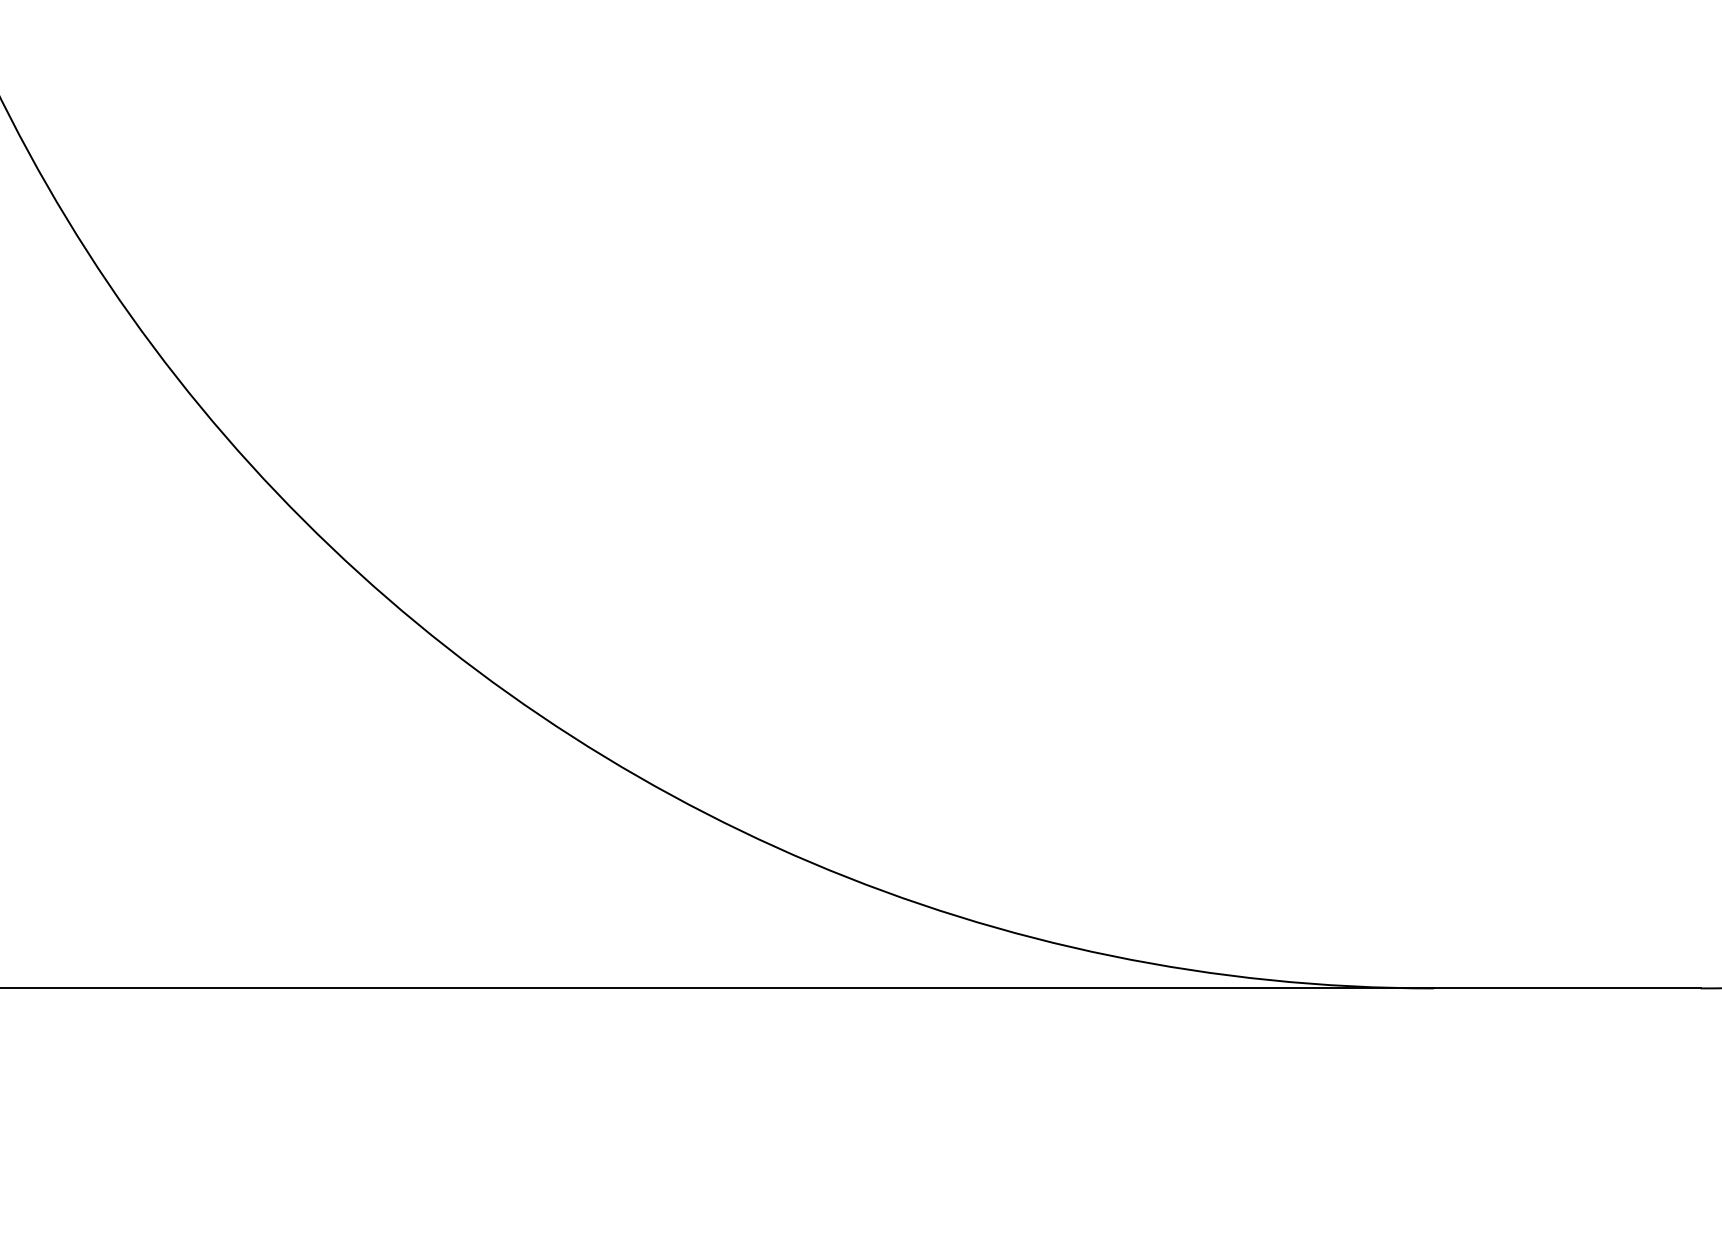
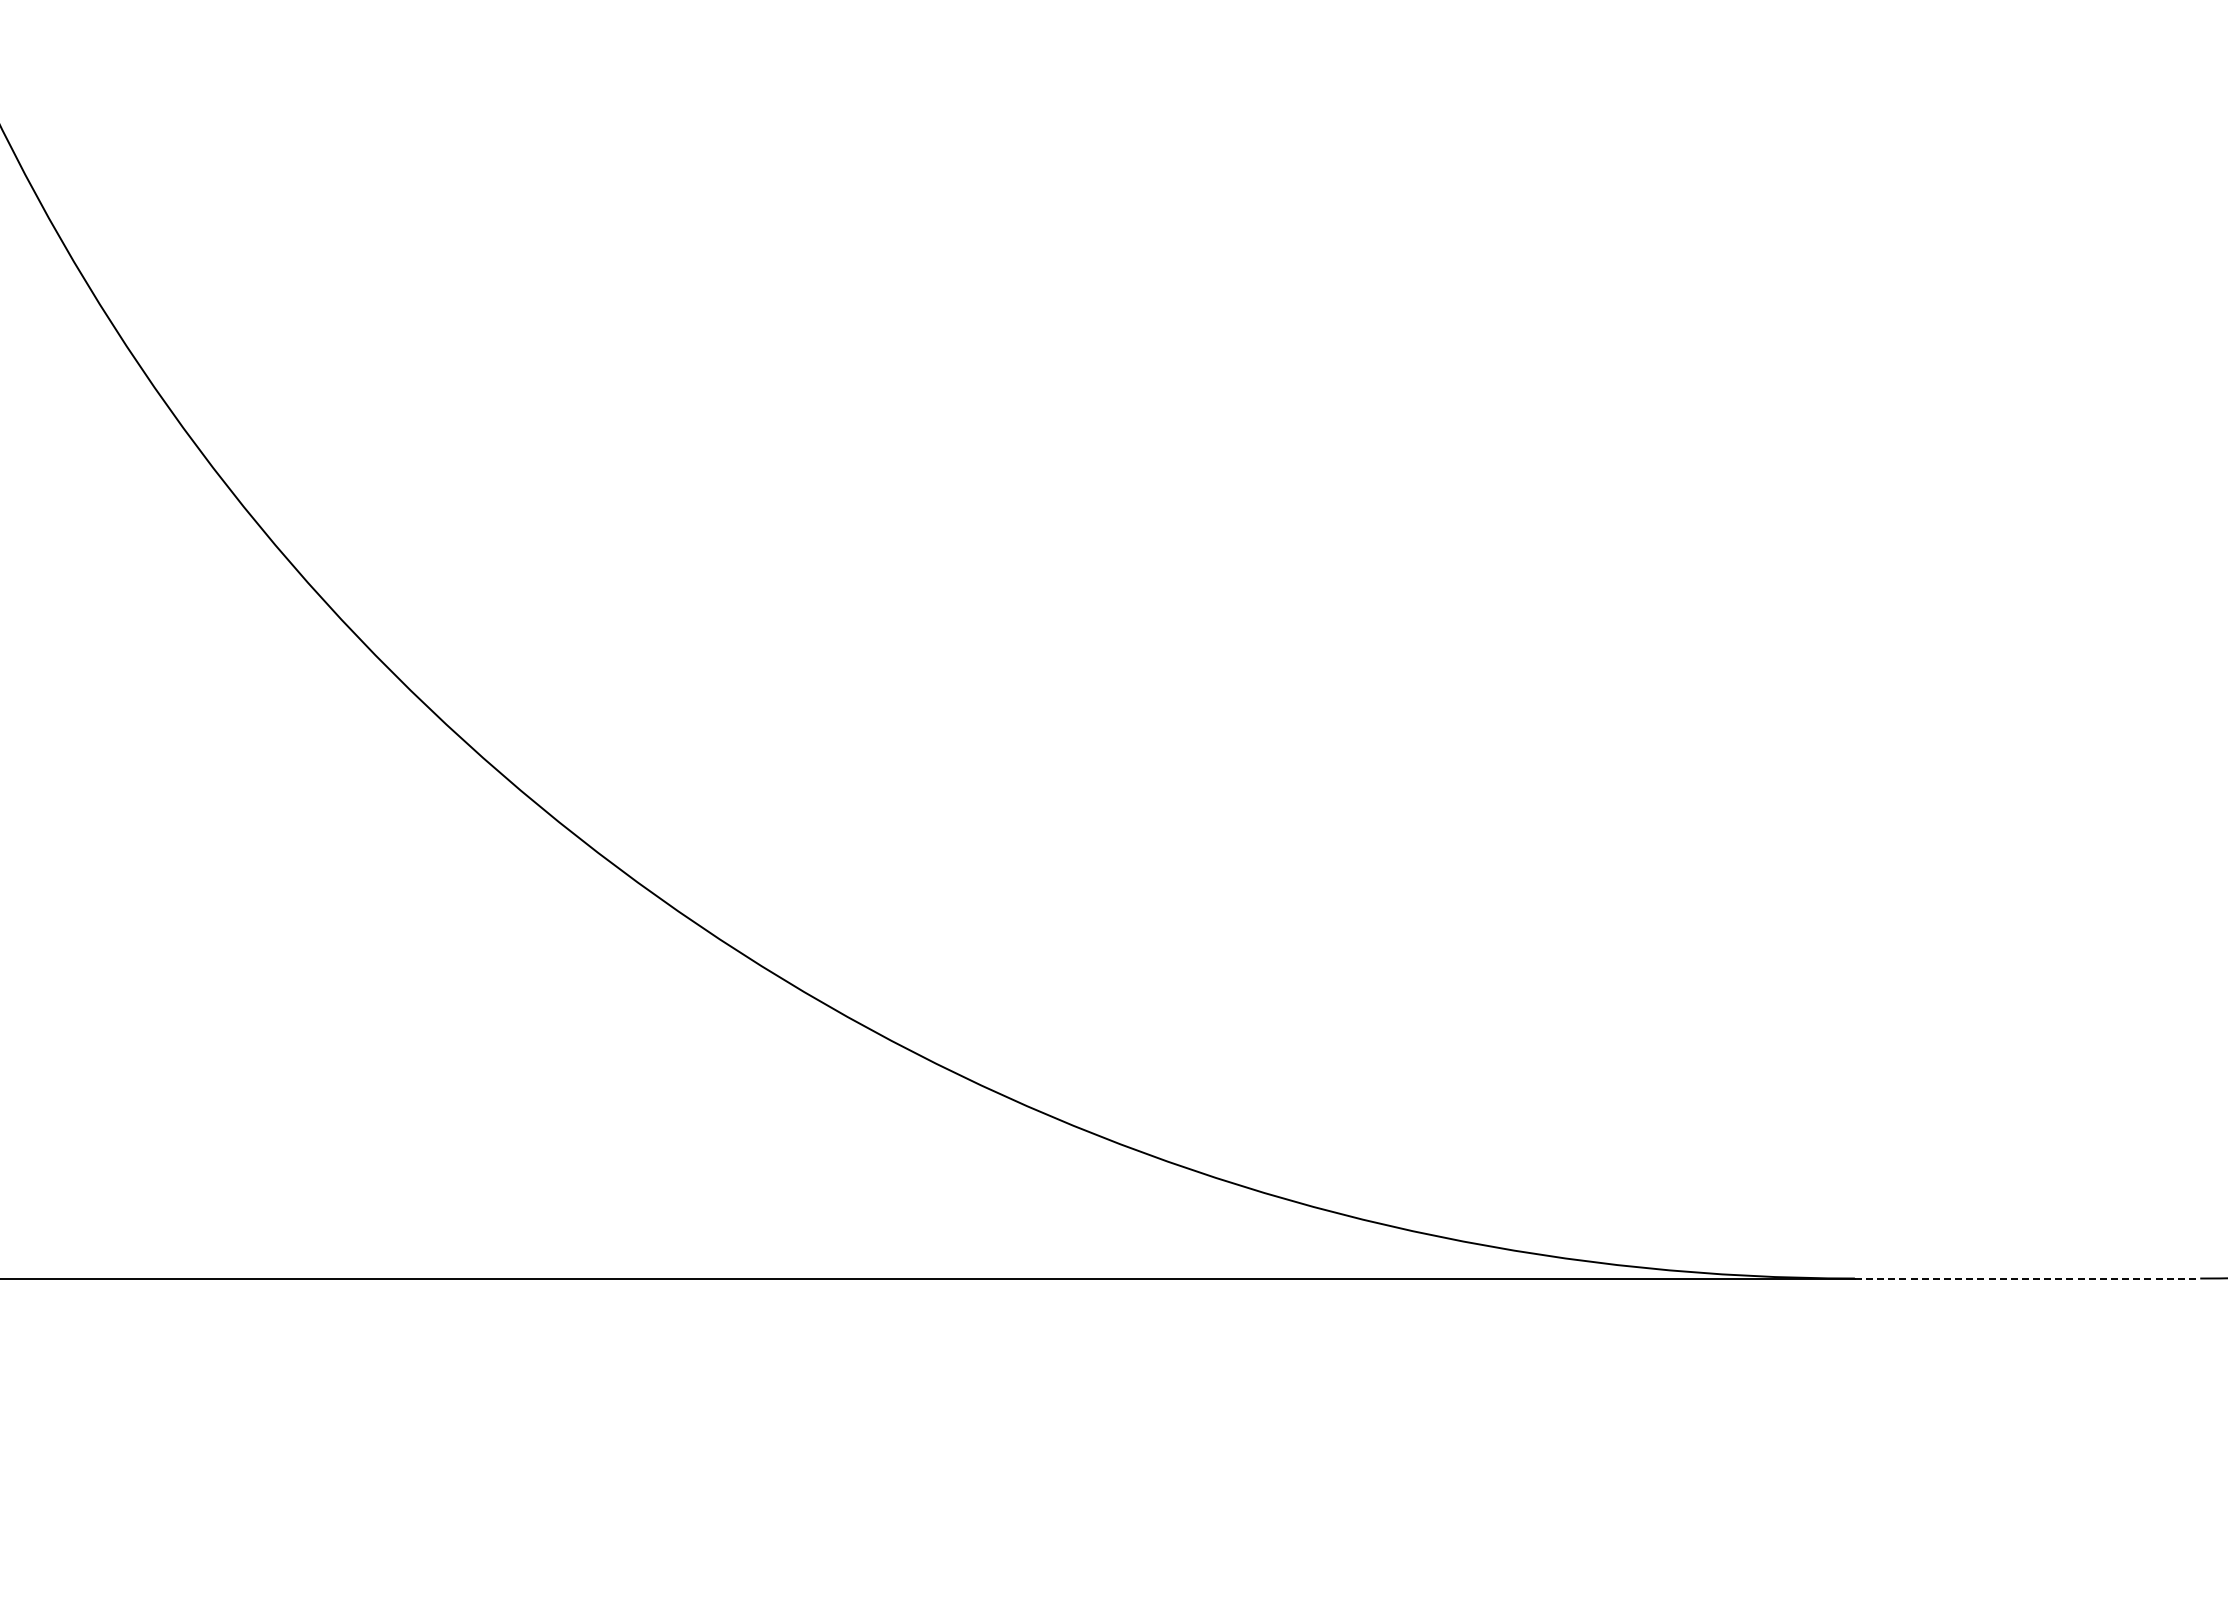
line: (1567, 988) -> (2027, 1278), solid -> dashed

